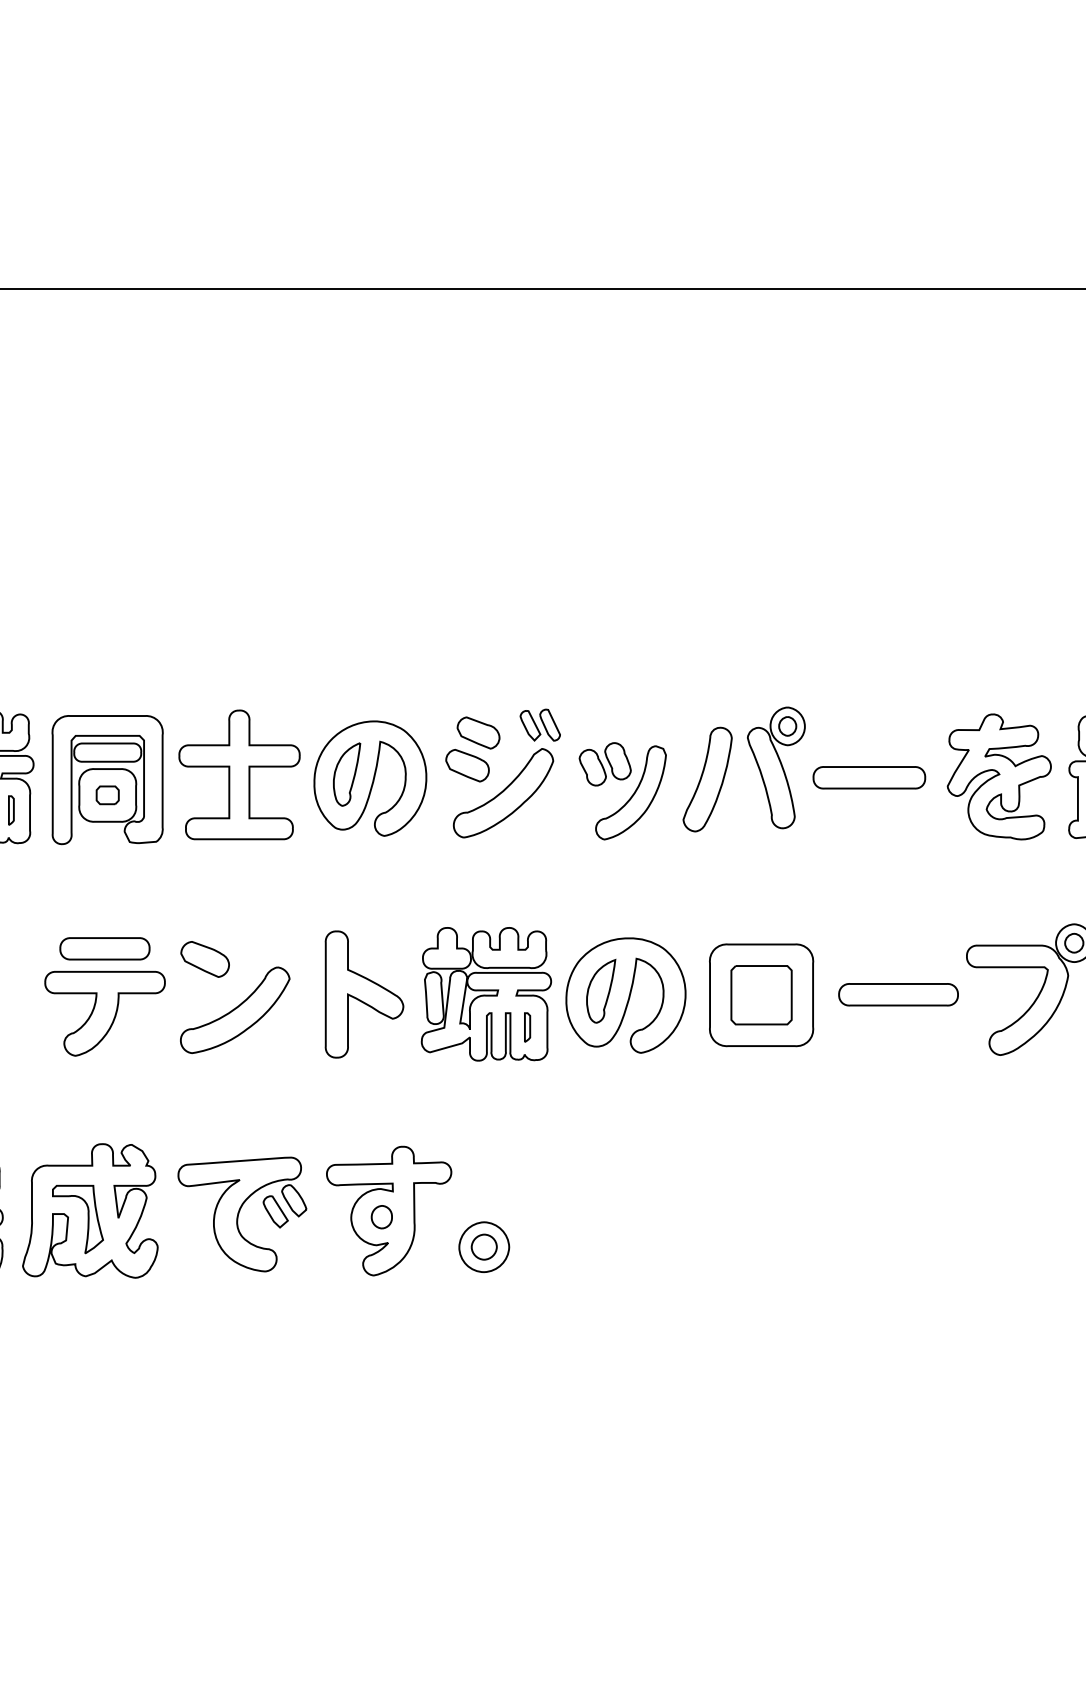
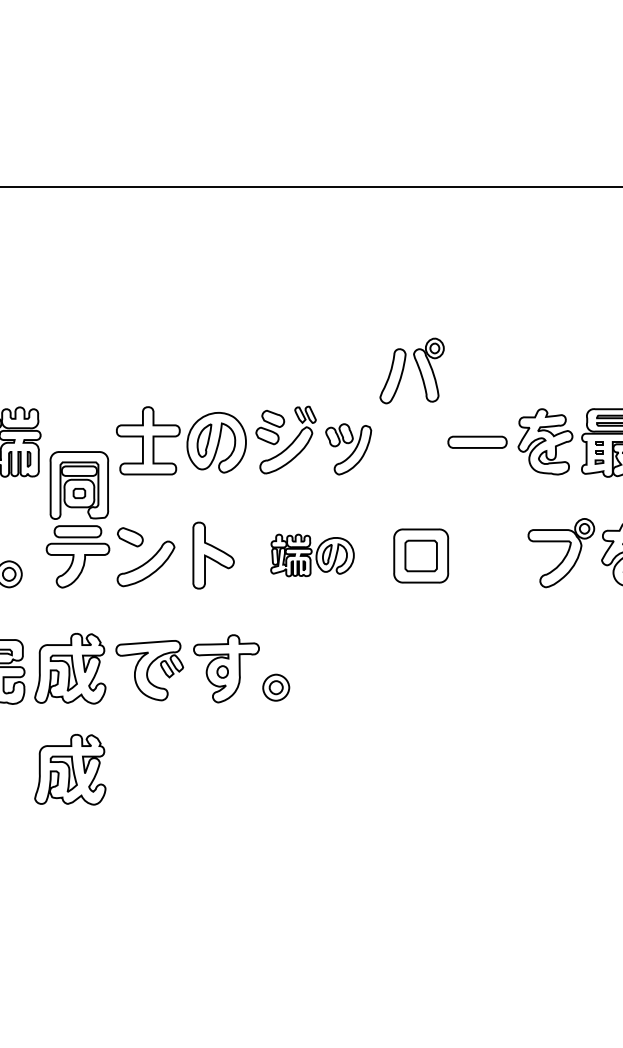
part: (754, 762) -> (417, 367), moved
part: (107, 780) -> (79, 485), moved
part: (553, 994) -> (312, 555), size x0.6
part: (897, 994) -> (492, 555), removed
part: (90, 1403) -> (70, 769), added

